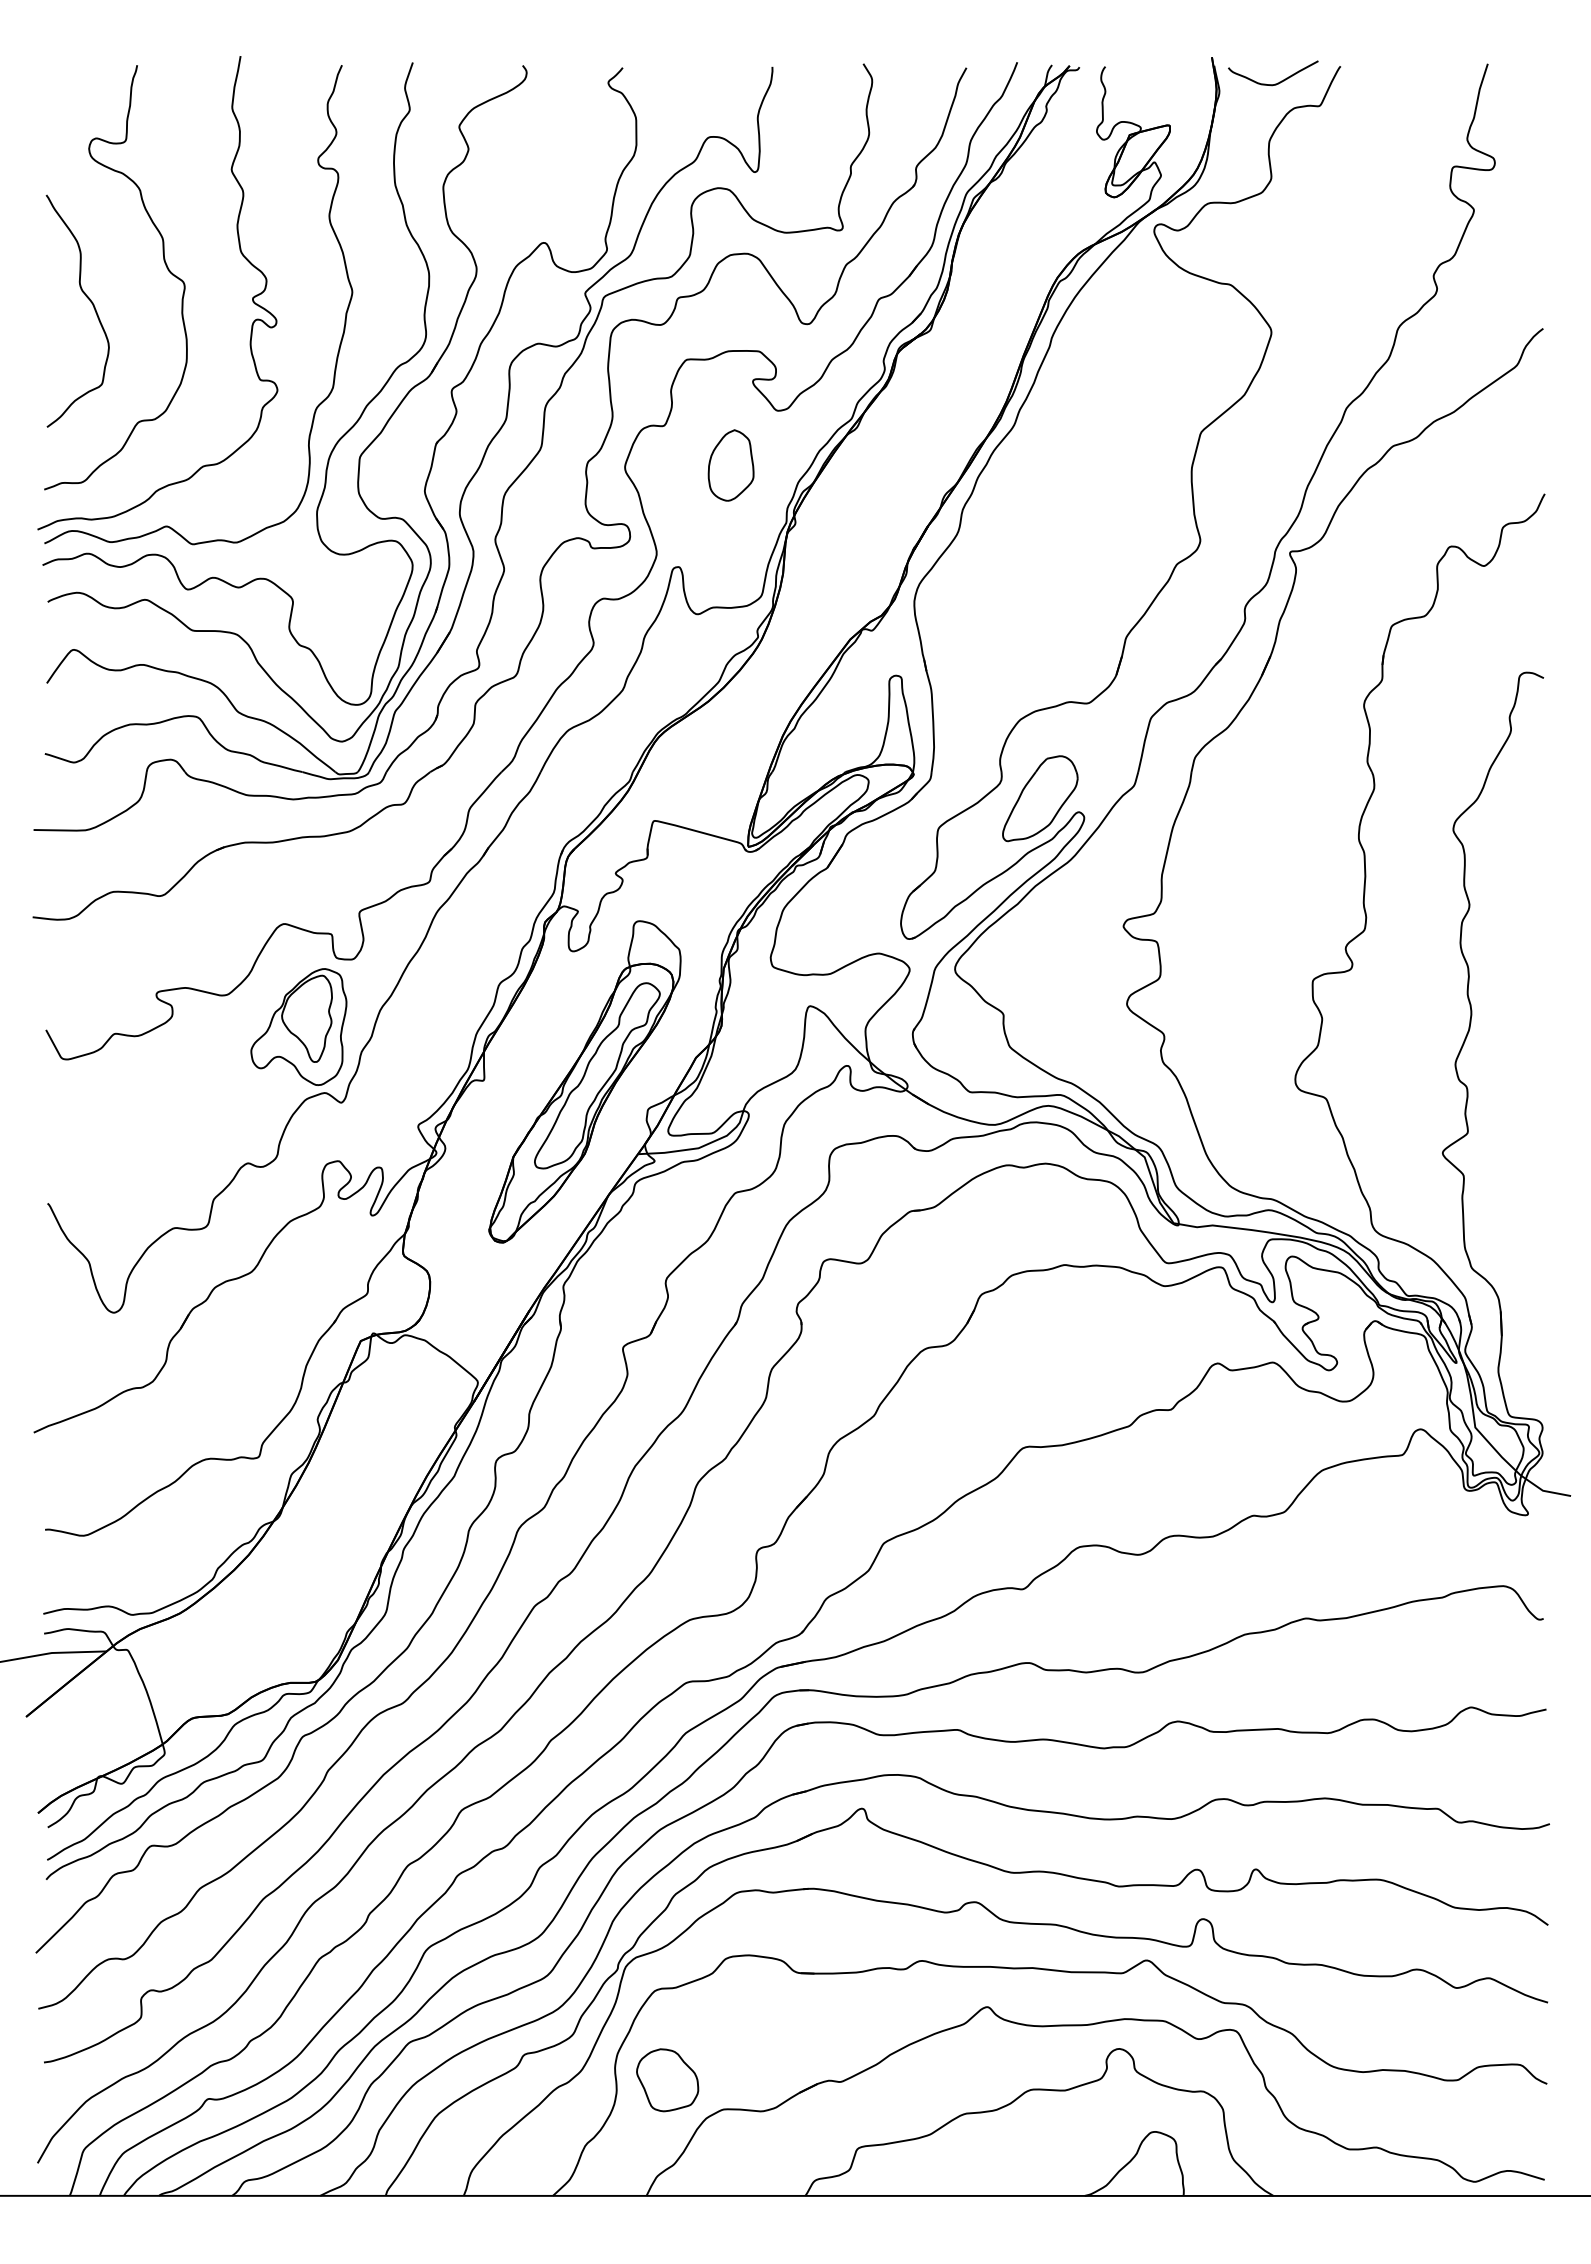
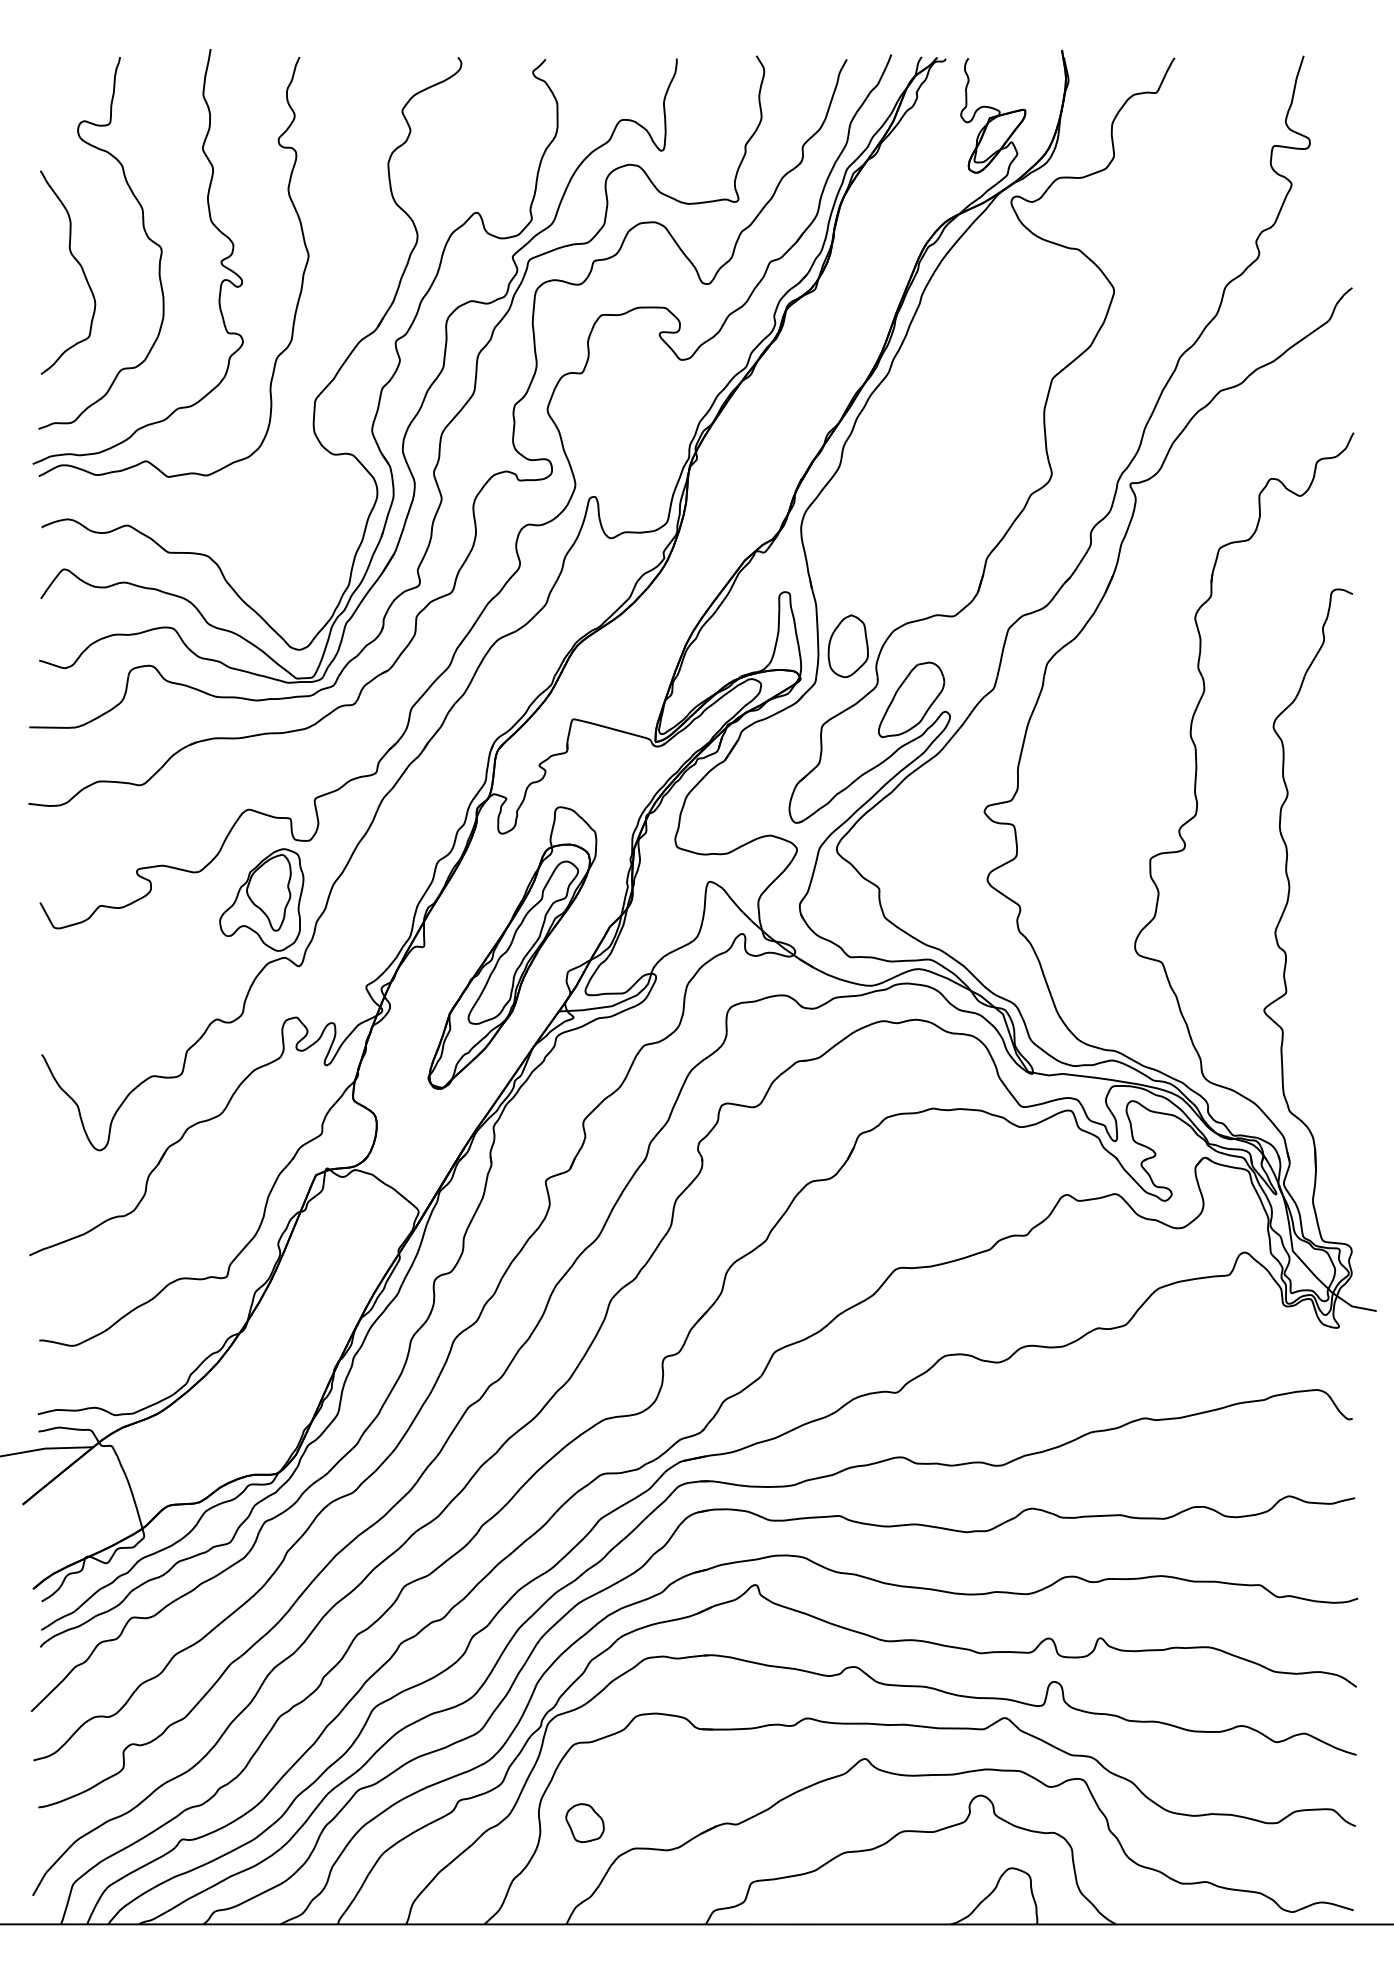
curve: (1277, 82) -> (1119, 72), removed
curve: (333, 446) -> (292, 391), removed
part: (730, 465) -> (847, 646), moved
part: (667, 2080) -> (584, 1823), size x0.7

